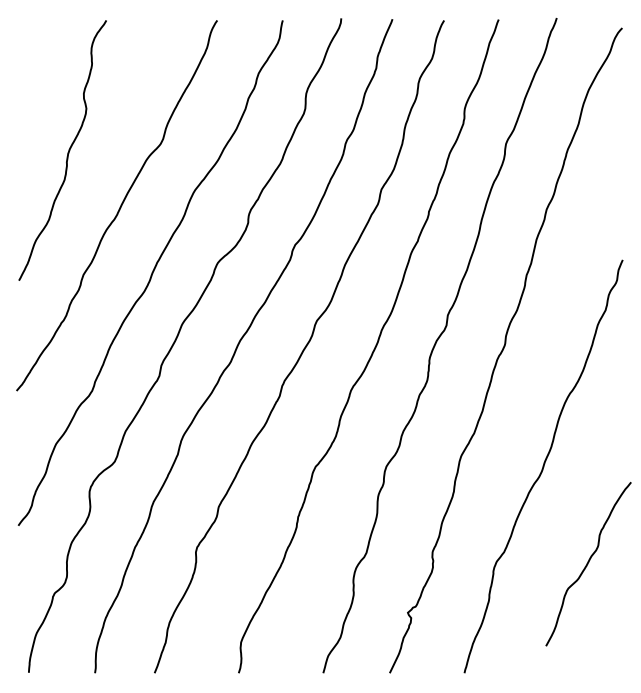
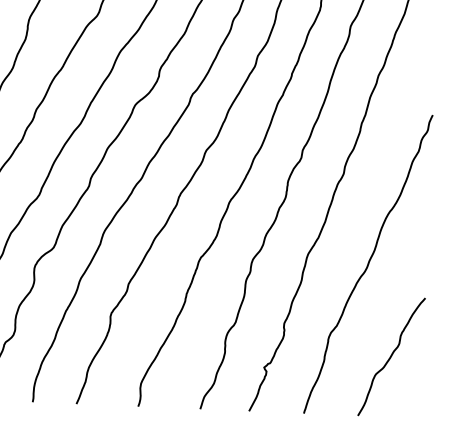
curve: (588, 564) -> (391, 357), moved

